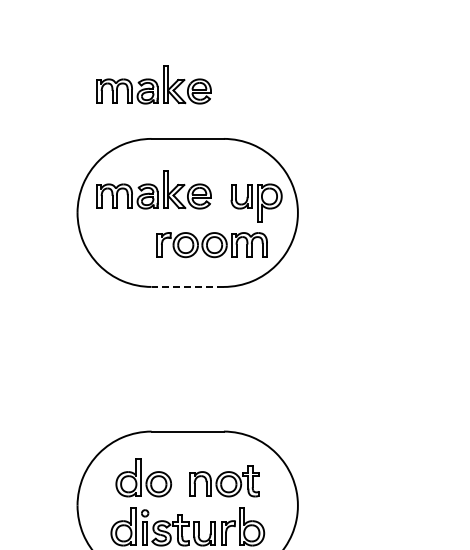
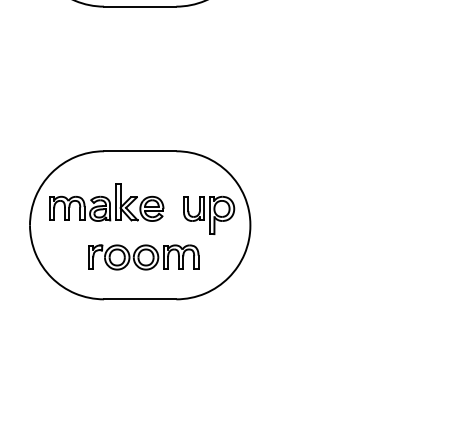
part: (153, 84) -> (105, 96), removed
part: (211, 245) -> (142, 257), moved
line: (187, 286) -> (139, 298), dashed -> solid

